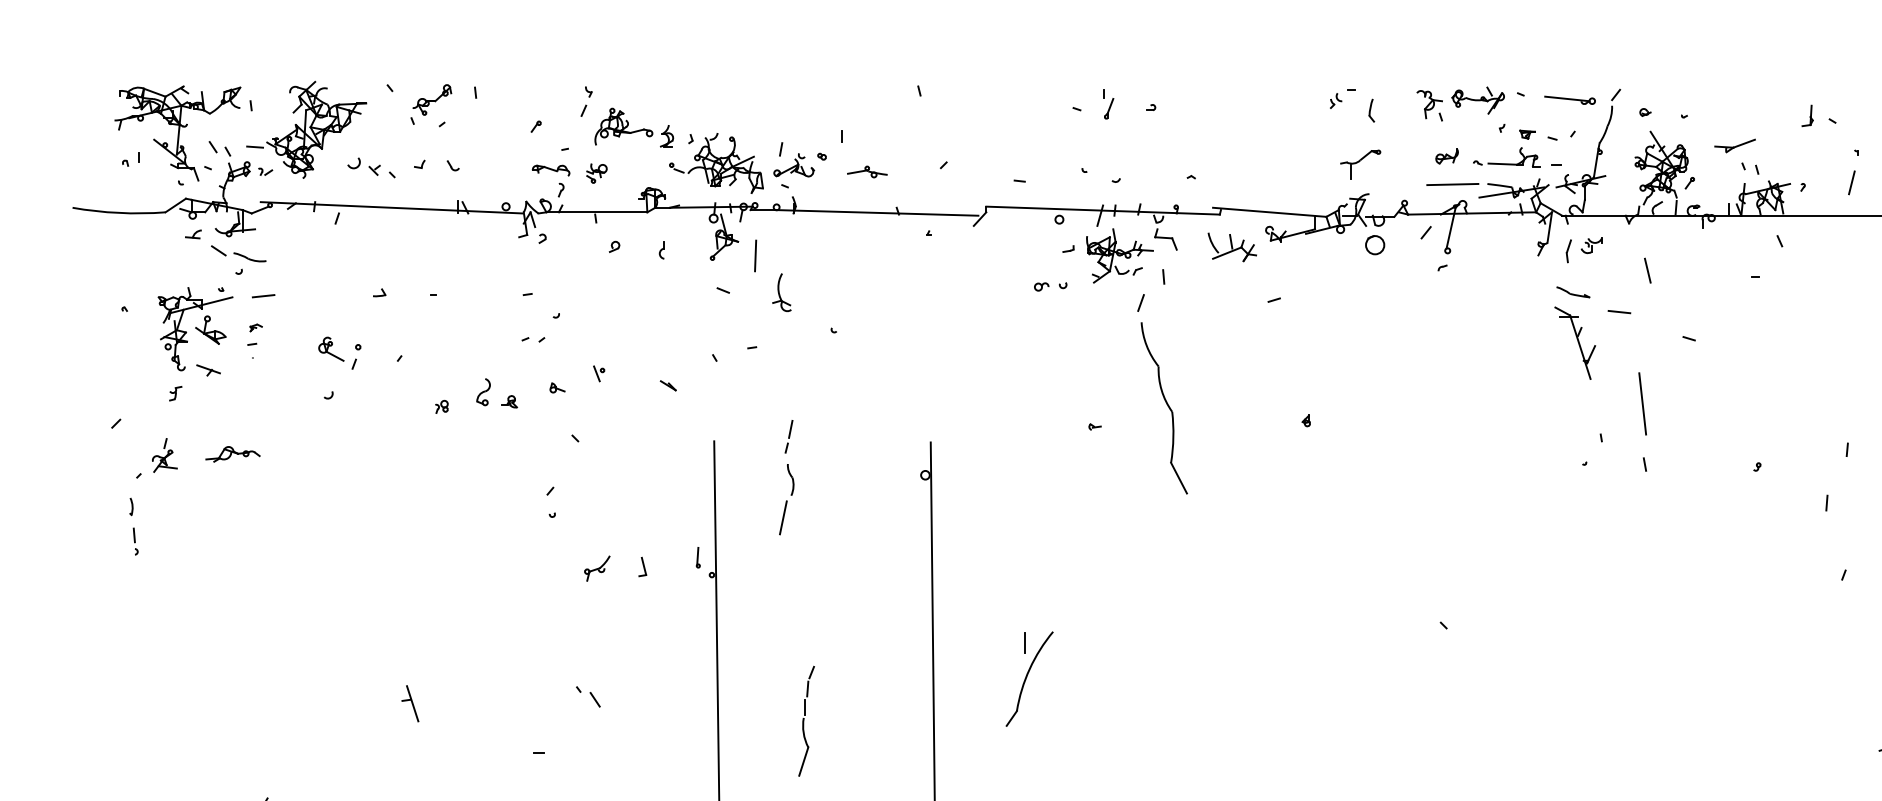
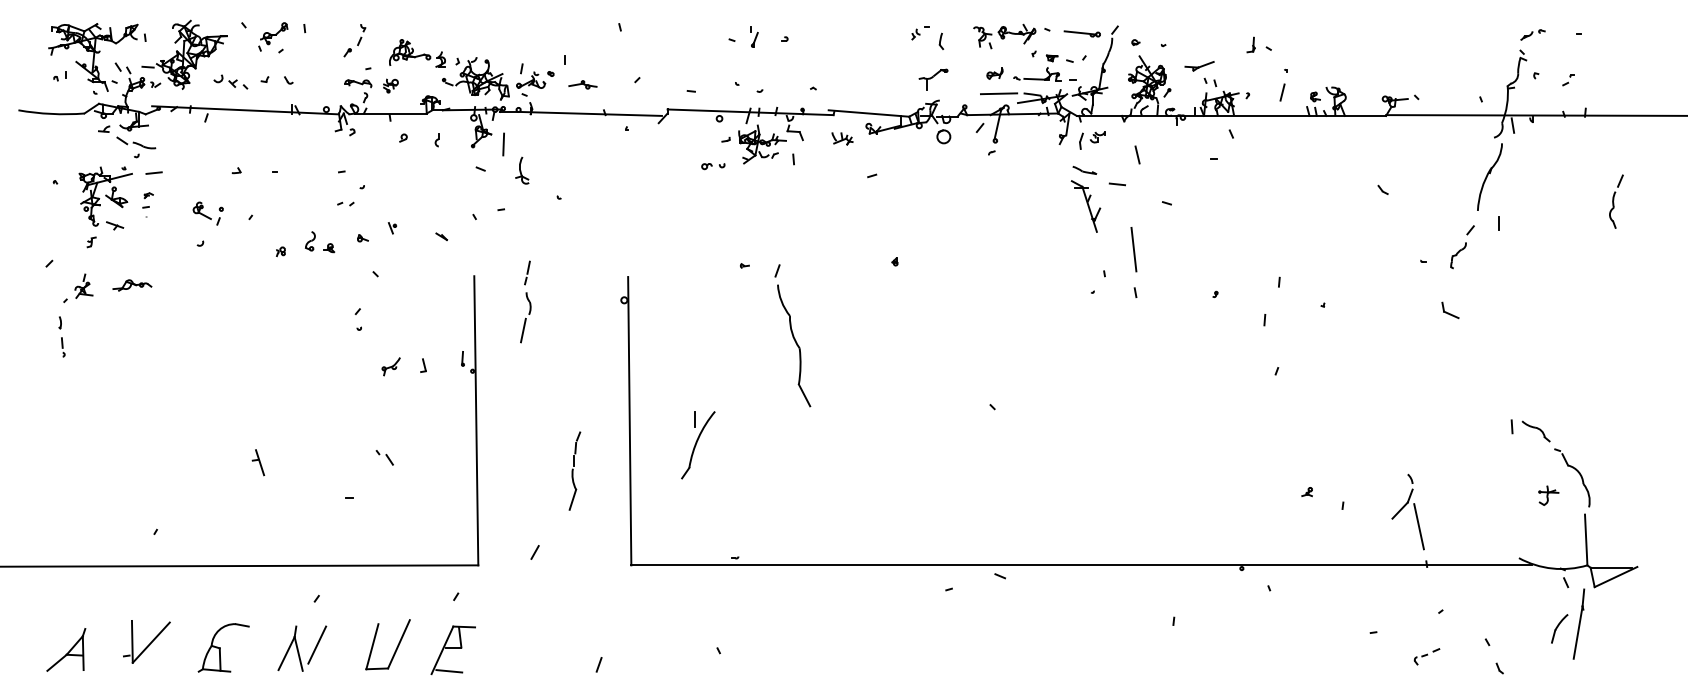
part: (586, 102) -> (361, 35), moved
part: (1232, 247) -> (842, 138), size x0.6
part: (1162, 393) -> (792, 335), moved
part: (806, 720) -> (574, 470), moved

